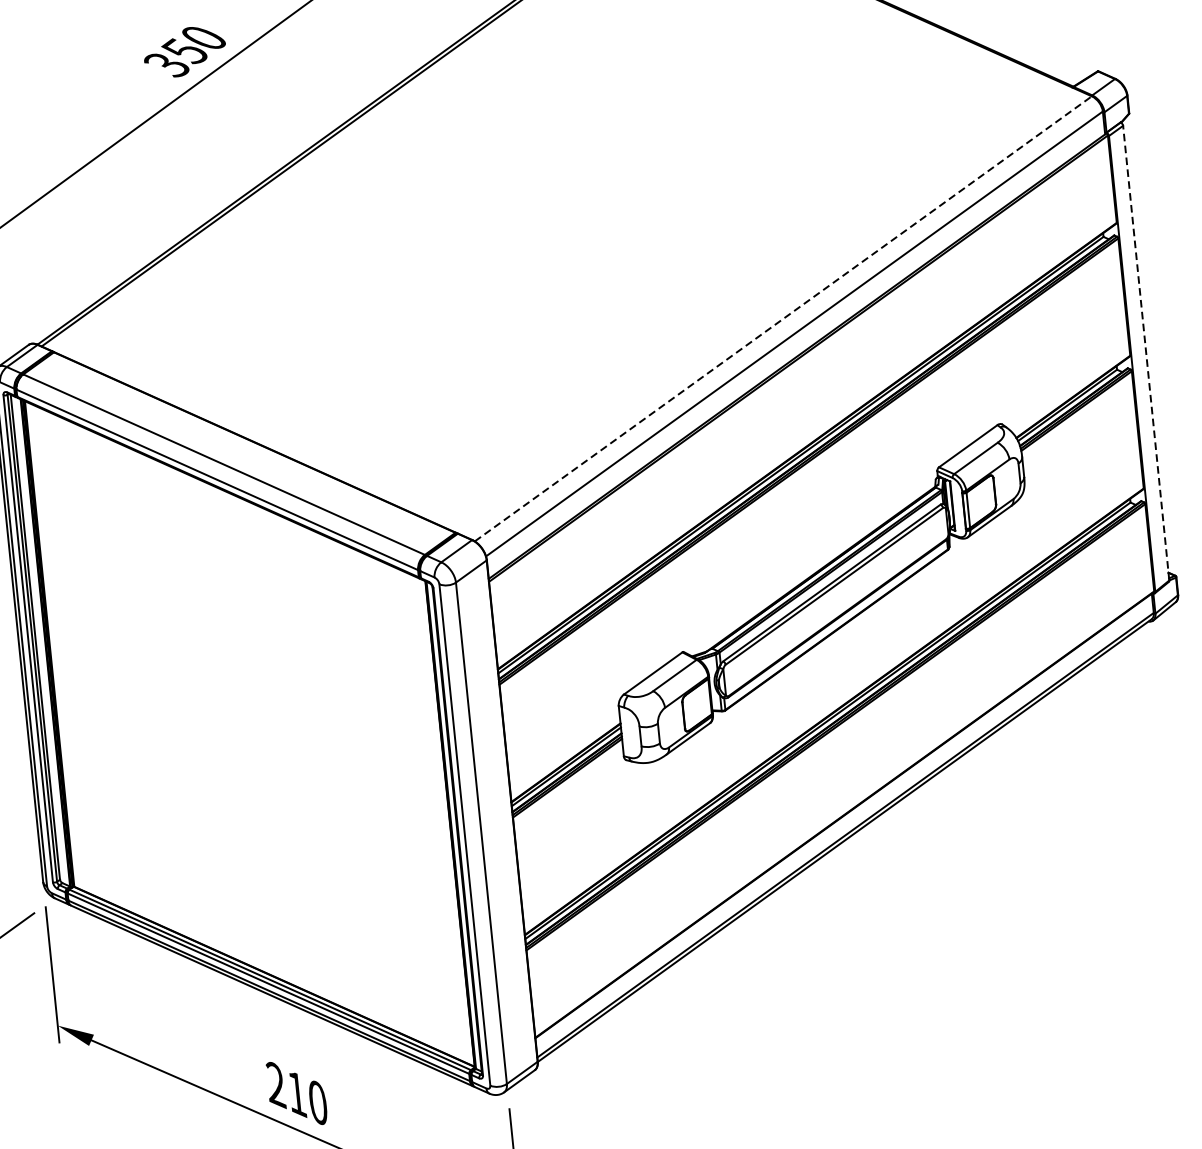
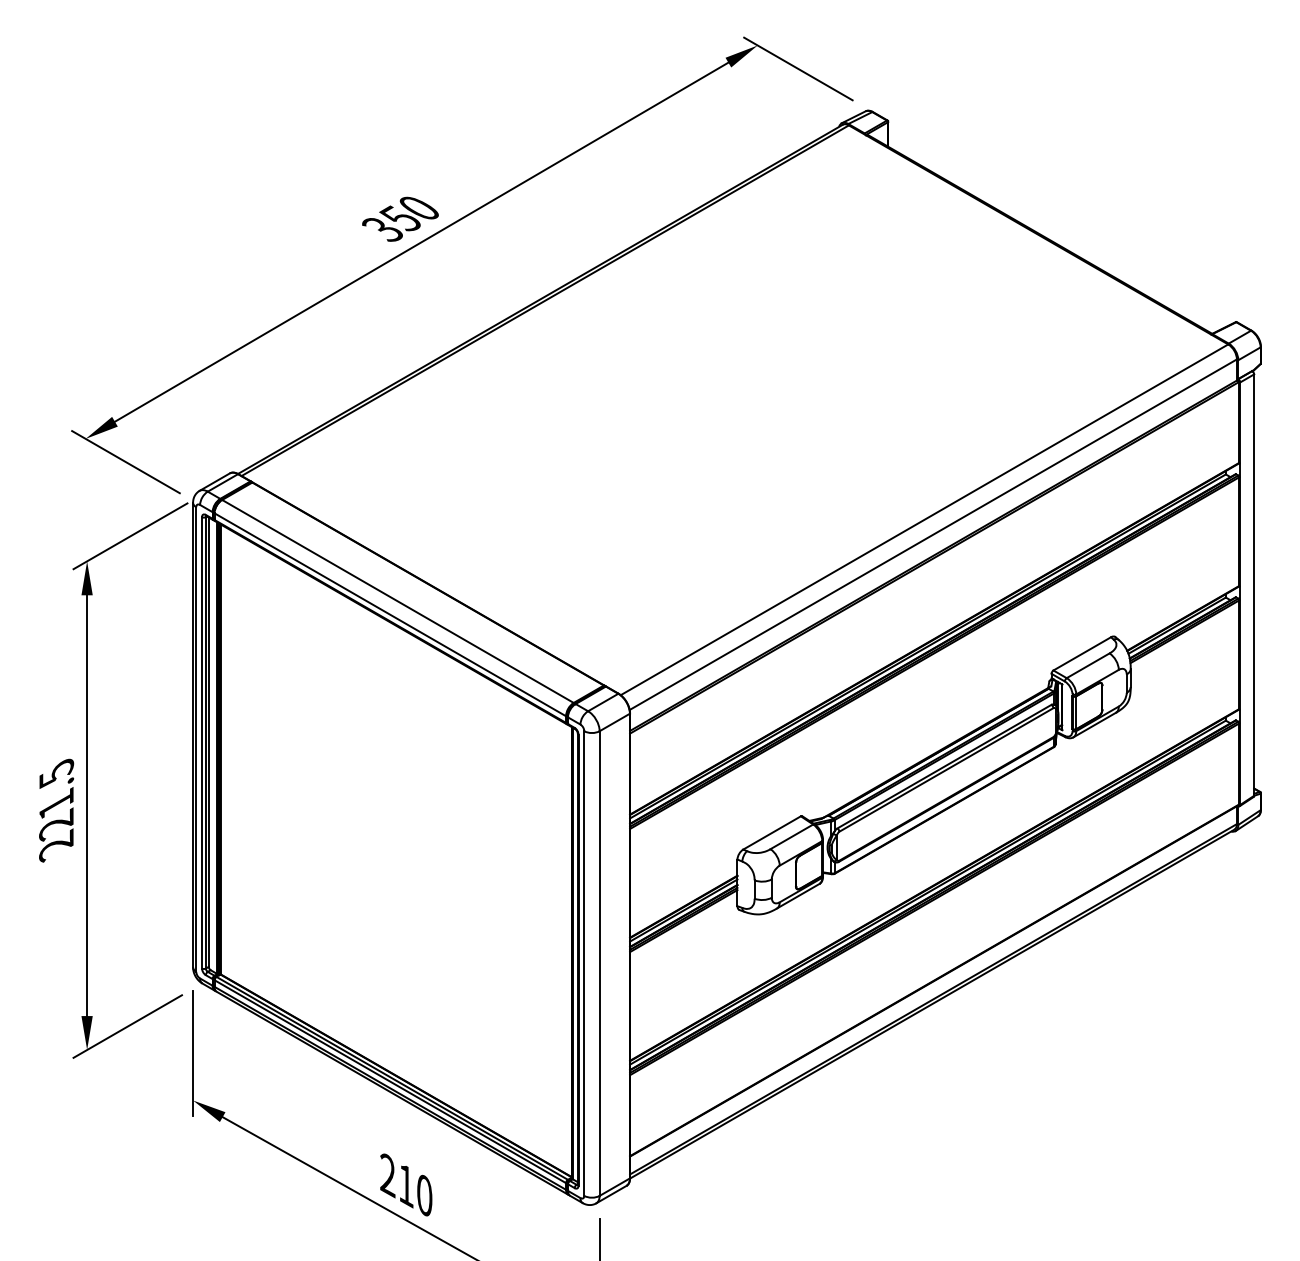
line: (783, 318) -> (924, 519), dashed -> solid
line: (1146, 353) -> (1254, 585), dashed -> solid

